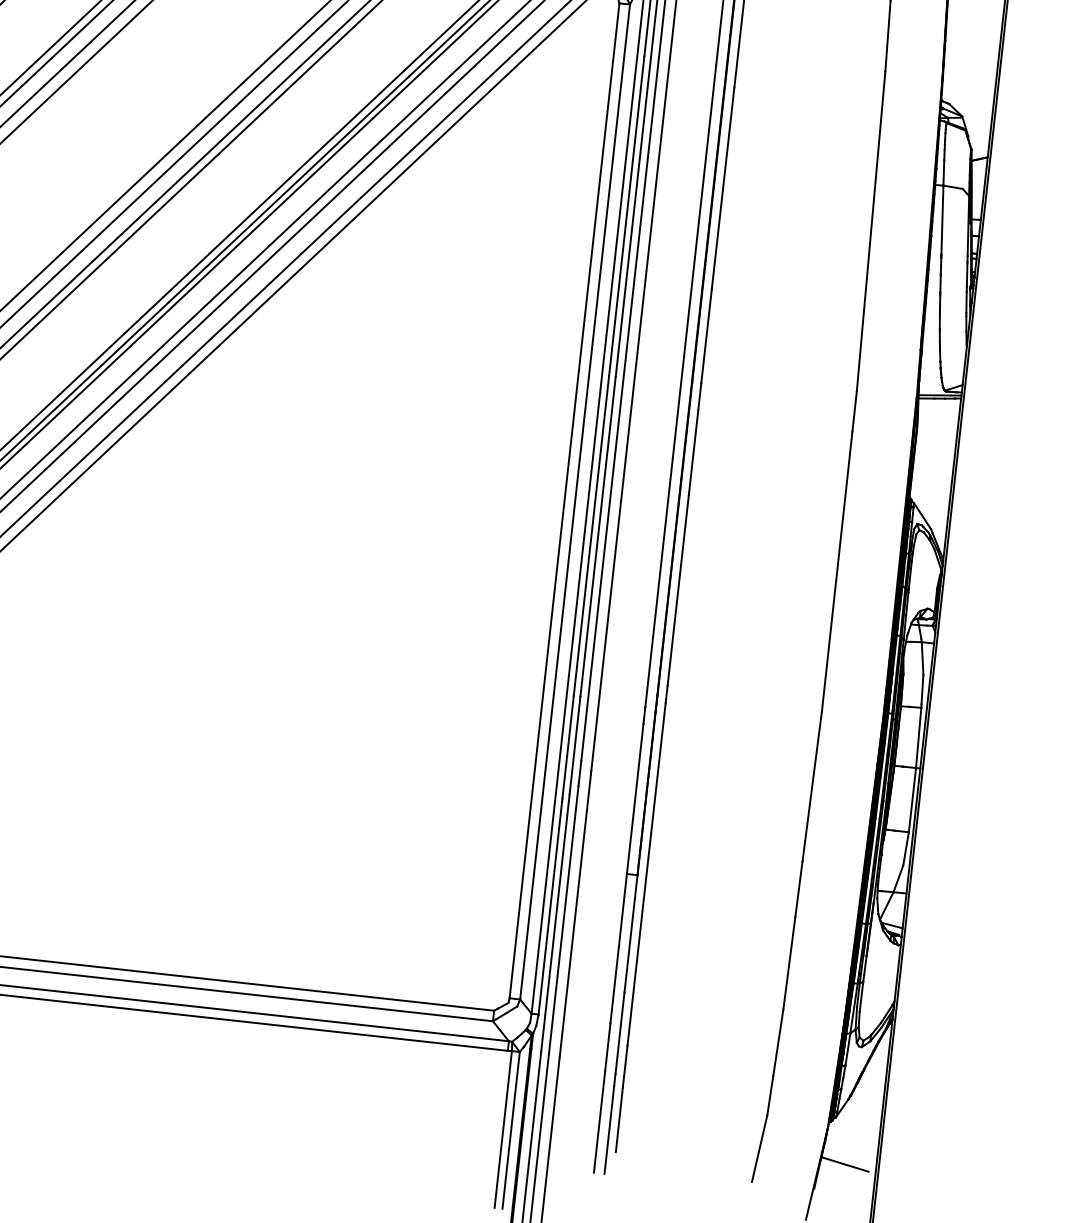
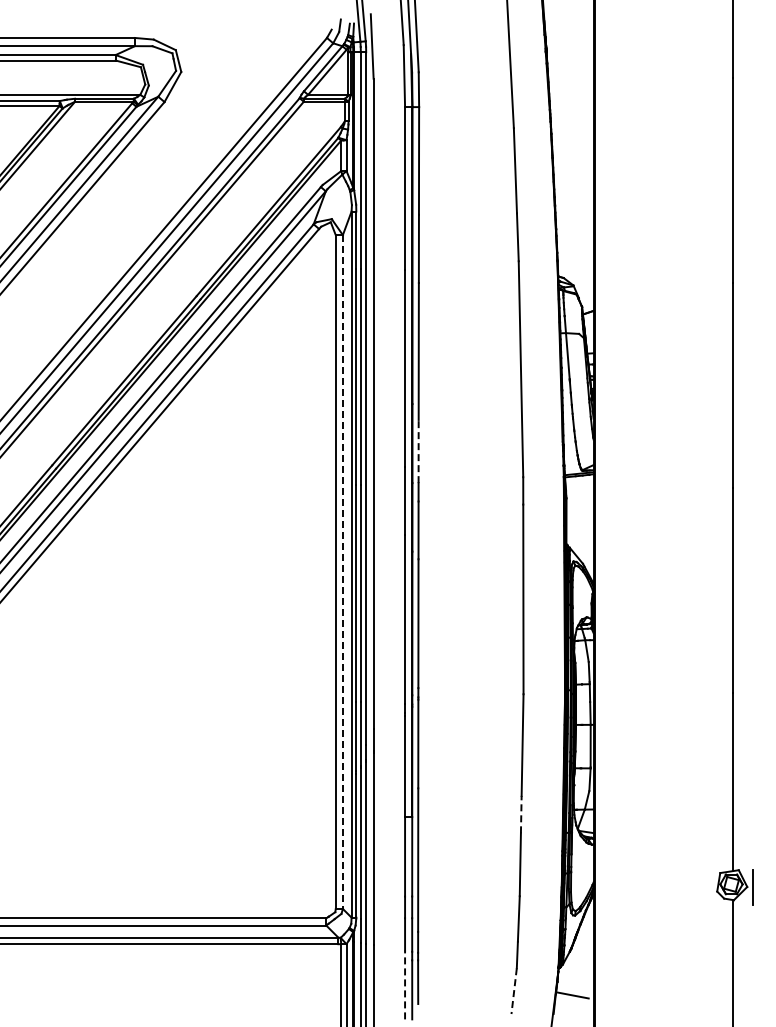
line: (706, 336) -> (418, 451), solid -> dashed
line: (574, 502) -> (342, 572), solid -> dashed
line: (799, 889) -> (521, 814), solid -> dashed
line: (600, 1121) -> (405, 984), solid -> dashed
line: (760, 1149) -> (514, 991), solid -> dashed

